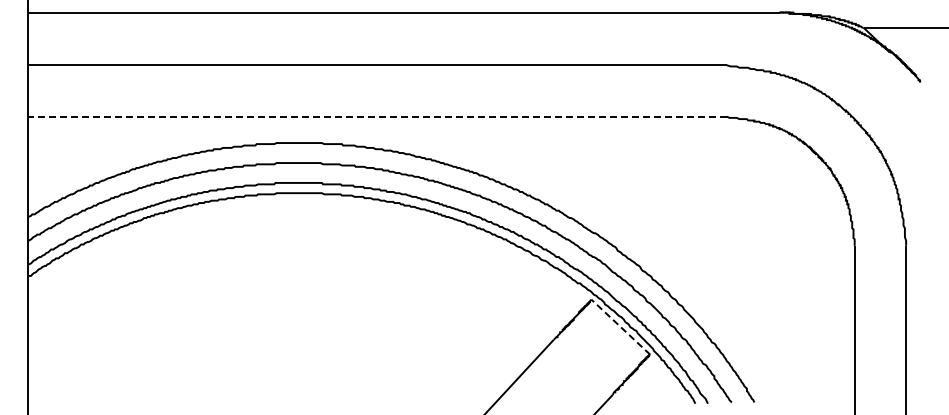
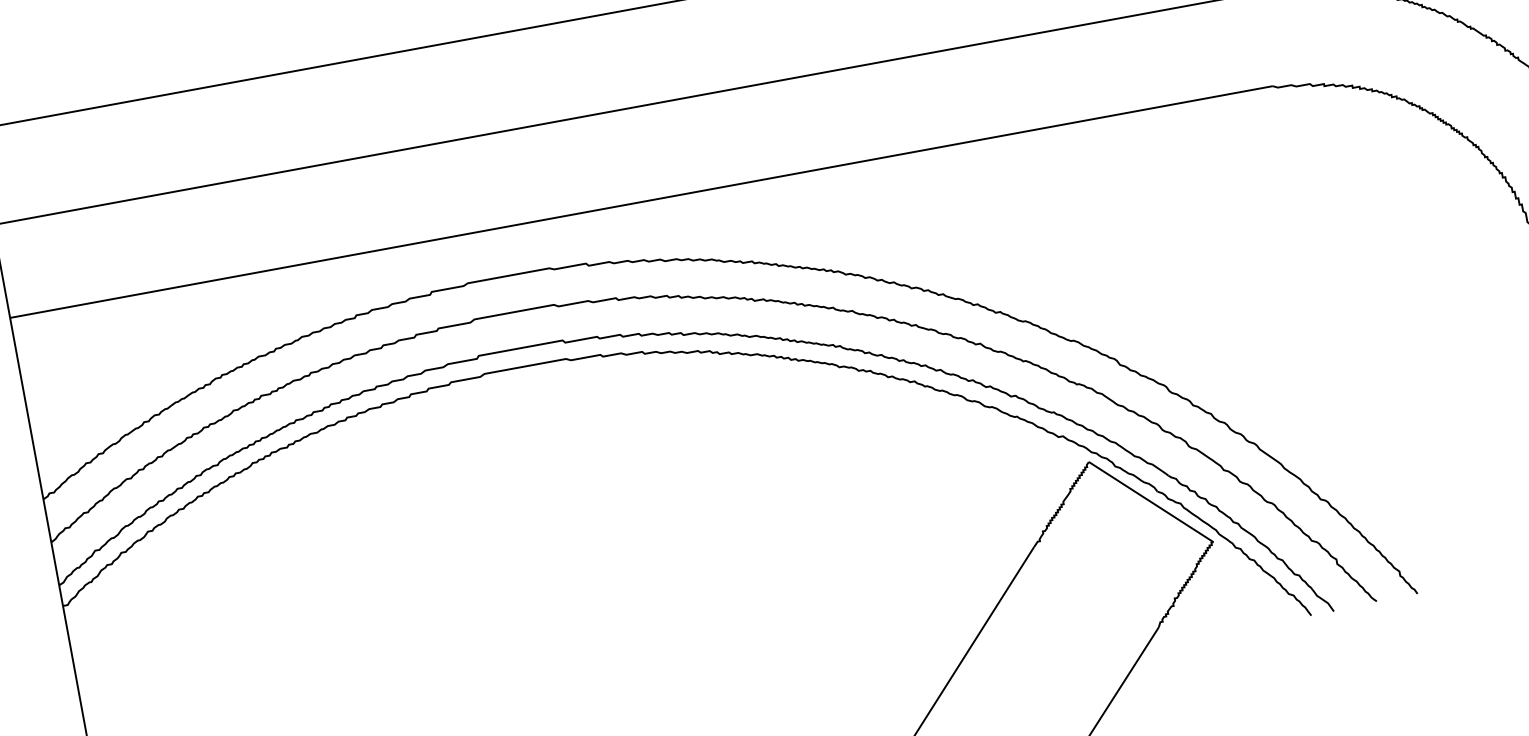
line: (377, 116) -> (641, 201), dashed -> solid
line: (620, 326) -> (1150, 500), dashed -> solid

